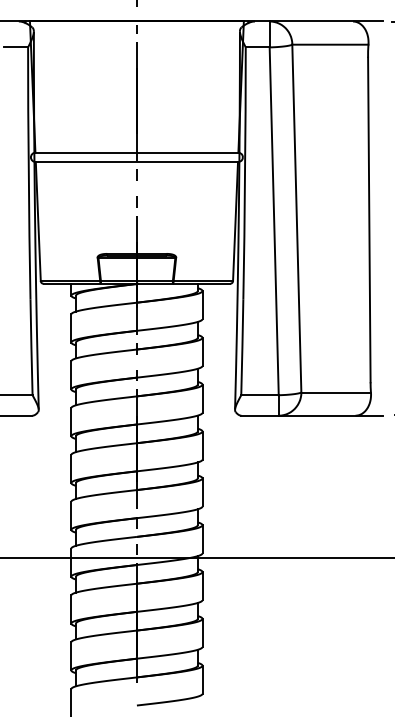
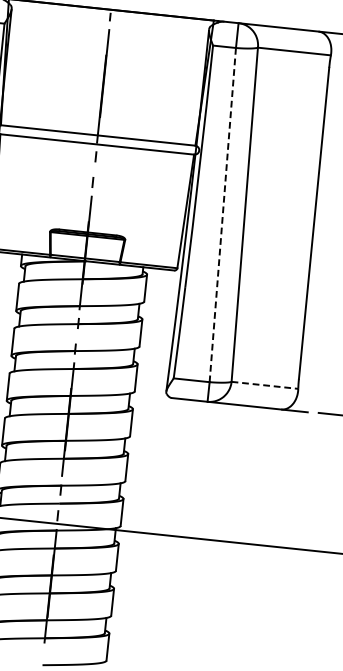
line: (274, 221) -> (223, 215), solid -> dashed
line: (336, 392) -> (265, 385), solid -> dashed

